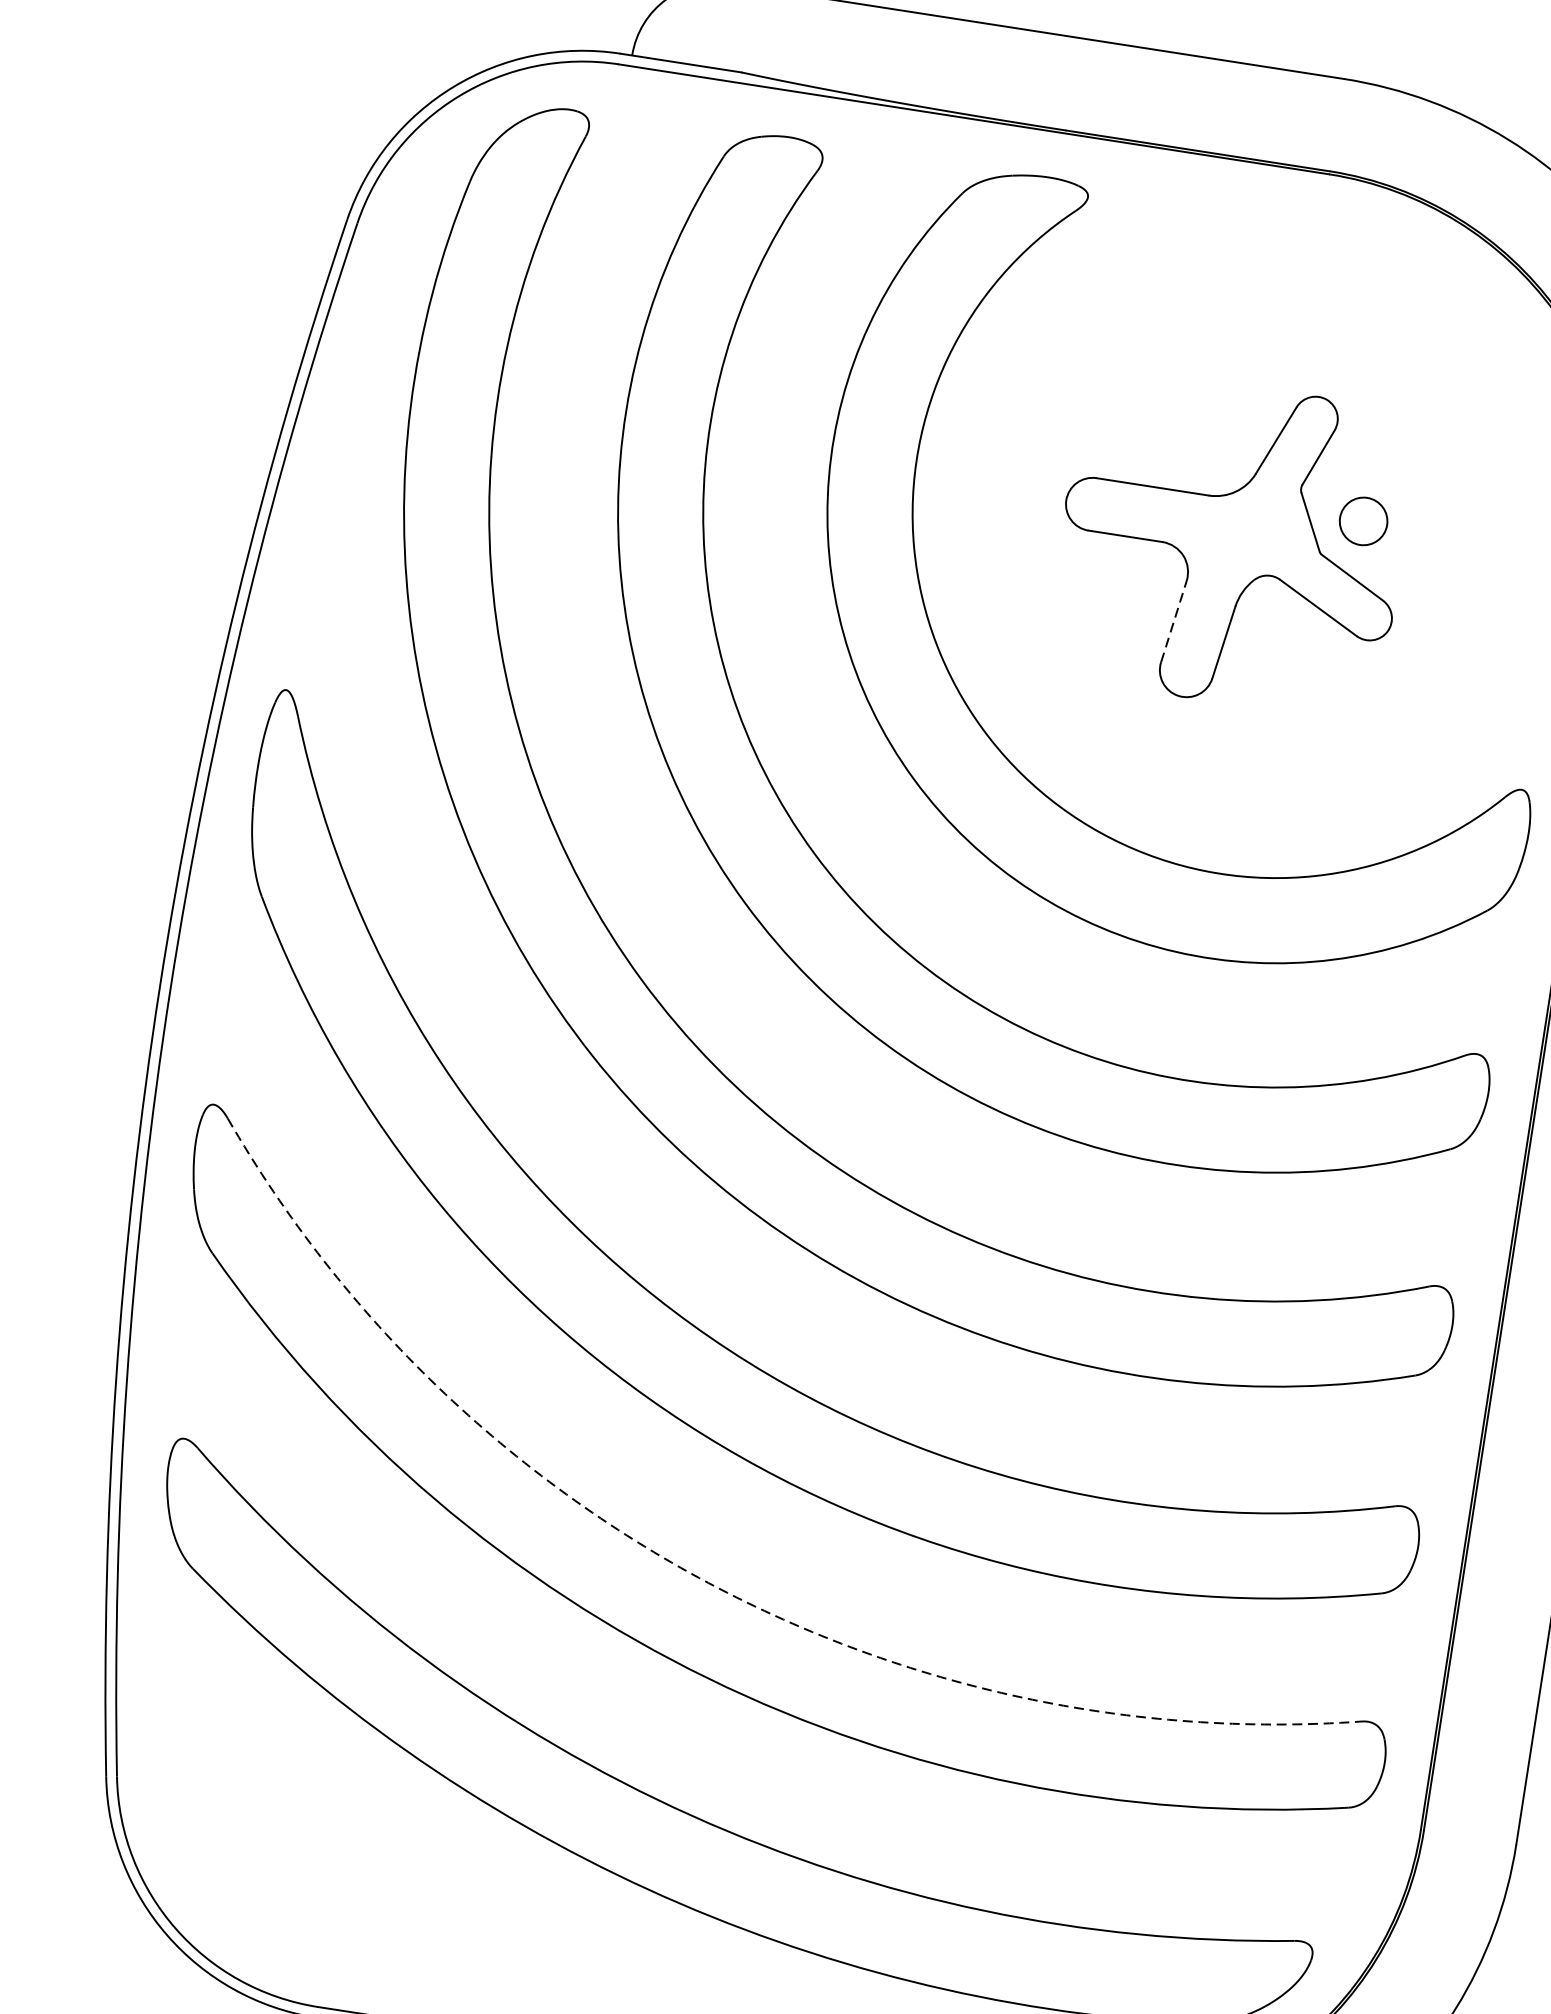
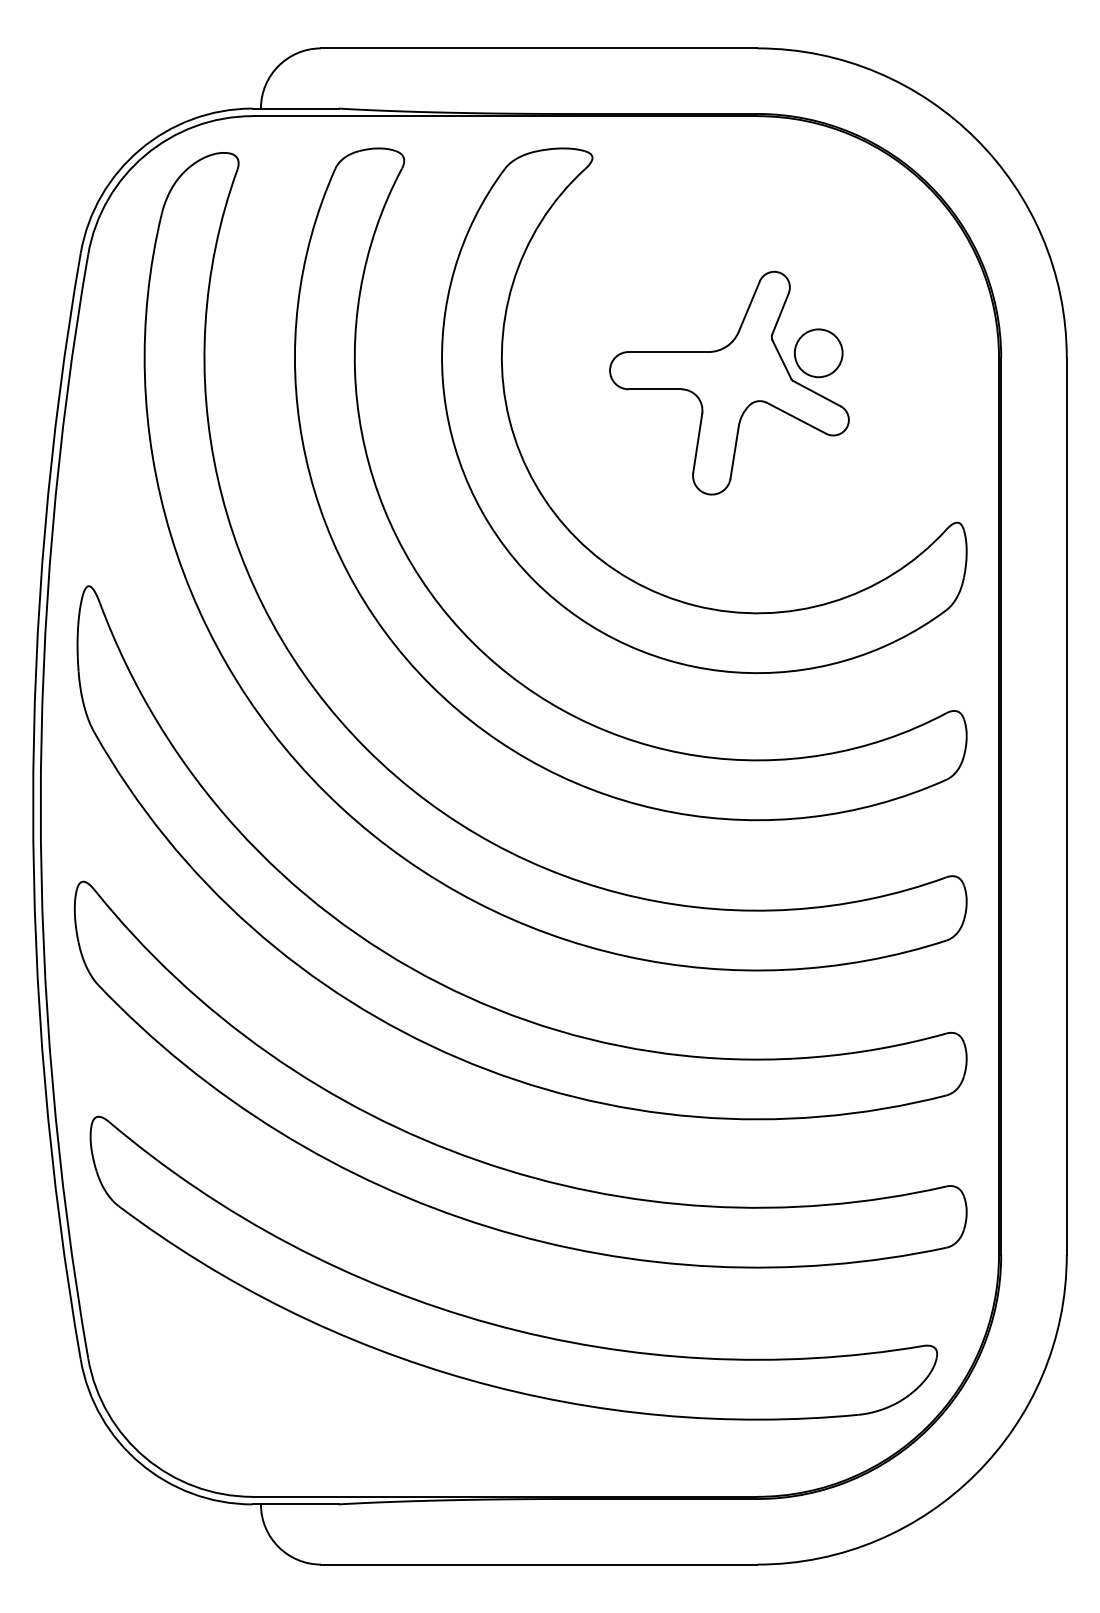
circle: (1363, 521) -> (818, 353), size x1.43
line: (1173, 621) -> (697, 443), dashed -> solid
arc: (707, 1582) -> (477, 1160), dashed -> solid

